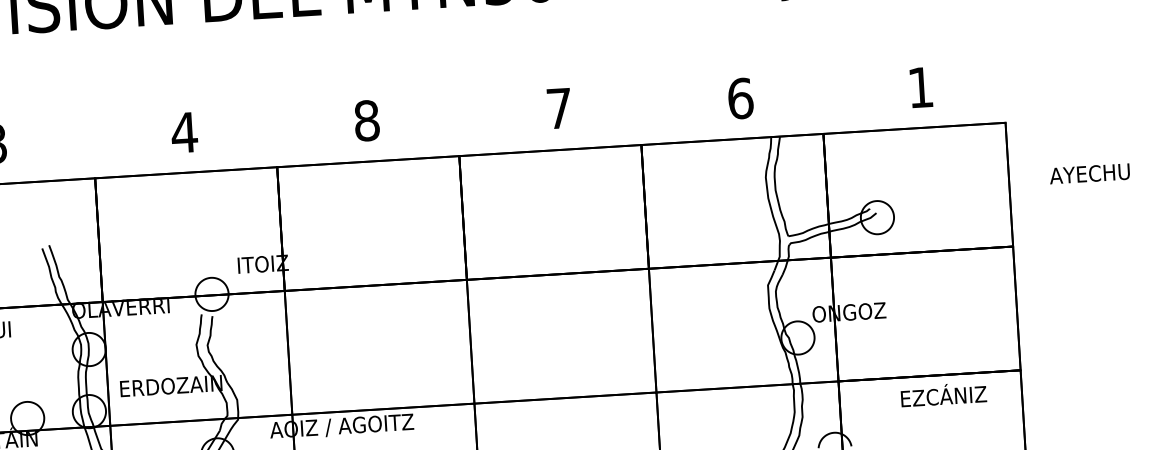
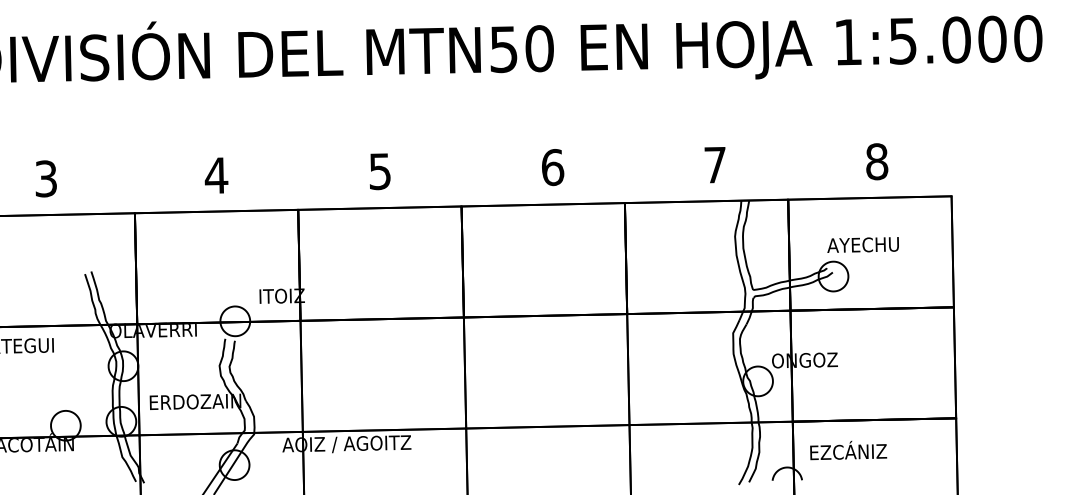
text: (921, 87) -> (877, 161), 1 -> 8
text: (740, 97) -> (715, 164), 6 -> 7
text: (560, 108) -> (553, 167), 7 -> 6
text: (367, 120) -> (380, 171), 8 -> 5
text: (1089, 173) -> (862, 244), moved
text: (943, 394) -> (848, 450), moved

